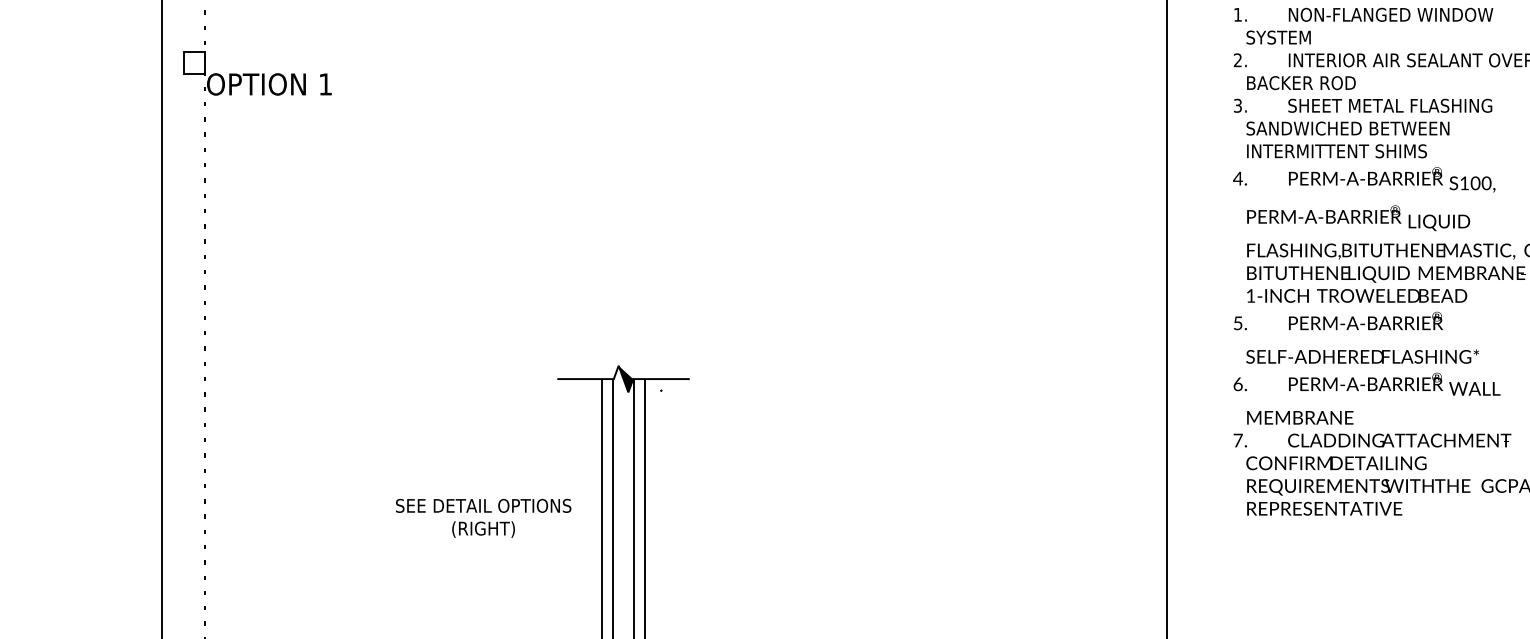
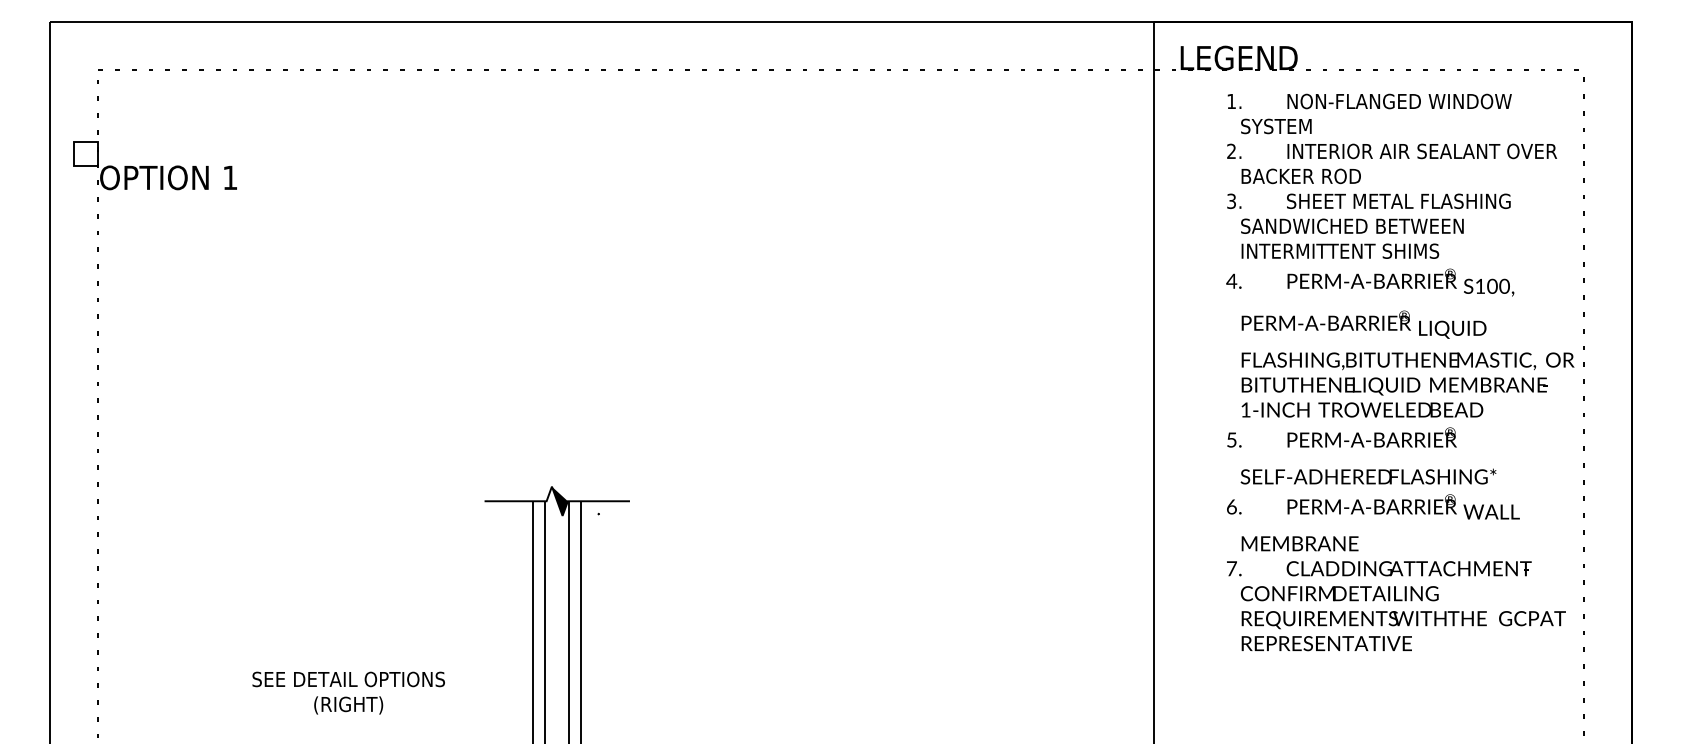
text: (483, 517) -> (348, 692), moved

